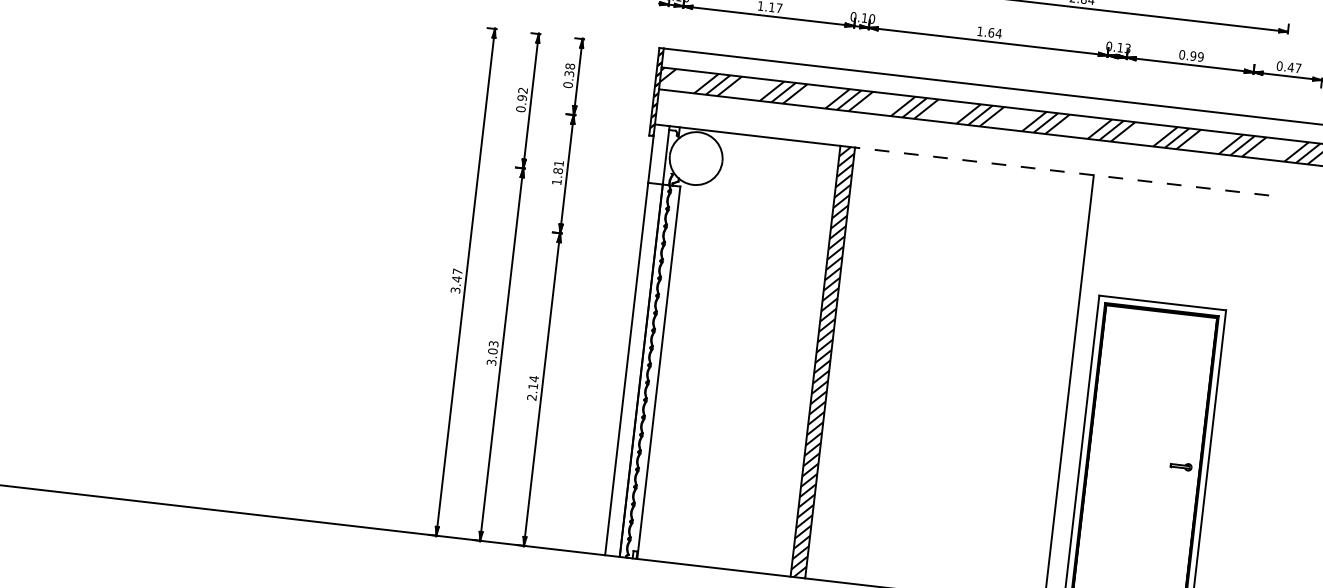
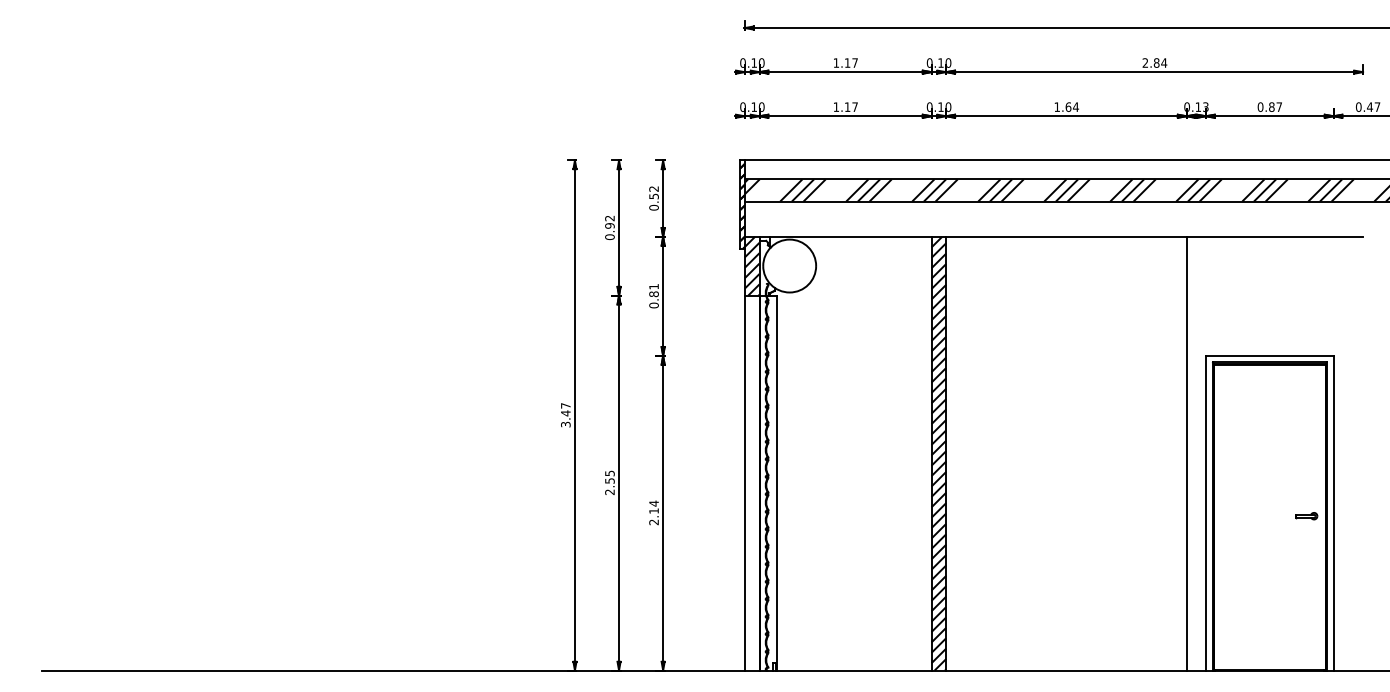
text: (1196, 56) -> (1275, 107), 0.99 -> 0.87
text: (569, 69) -> (653, 192), 0.38 -> 0.52
hatch: (658, 153) -> (751, 265), added
line: (1061, 171) -> (1154, 236), dashed -> solid
text: (556, 182) -> (653, 305), 1.81 -> 0.81
text: (492, 352) -> (609, 482), 3.03 -> 2.55

